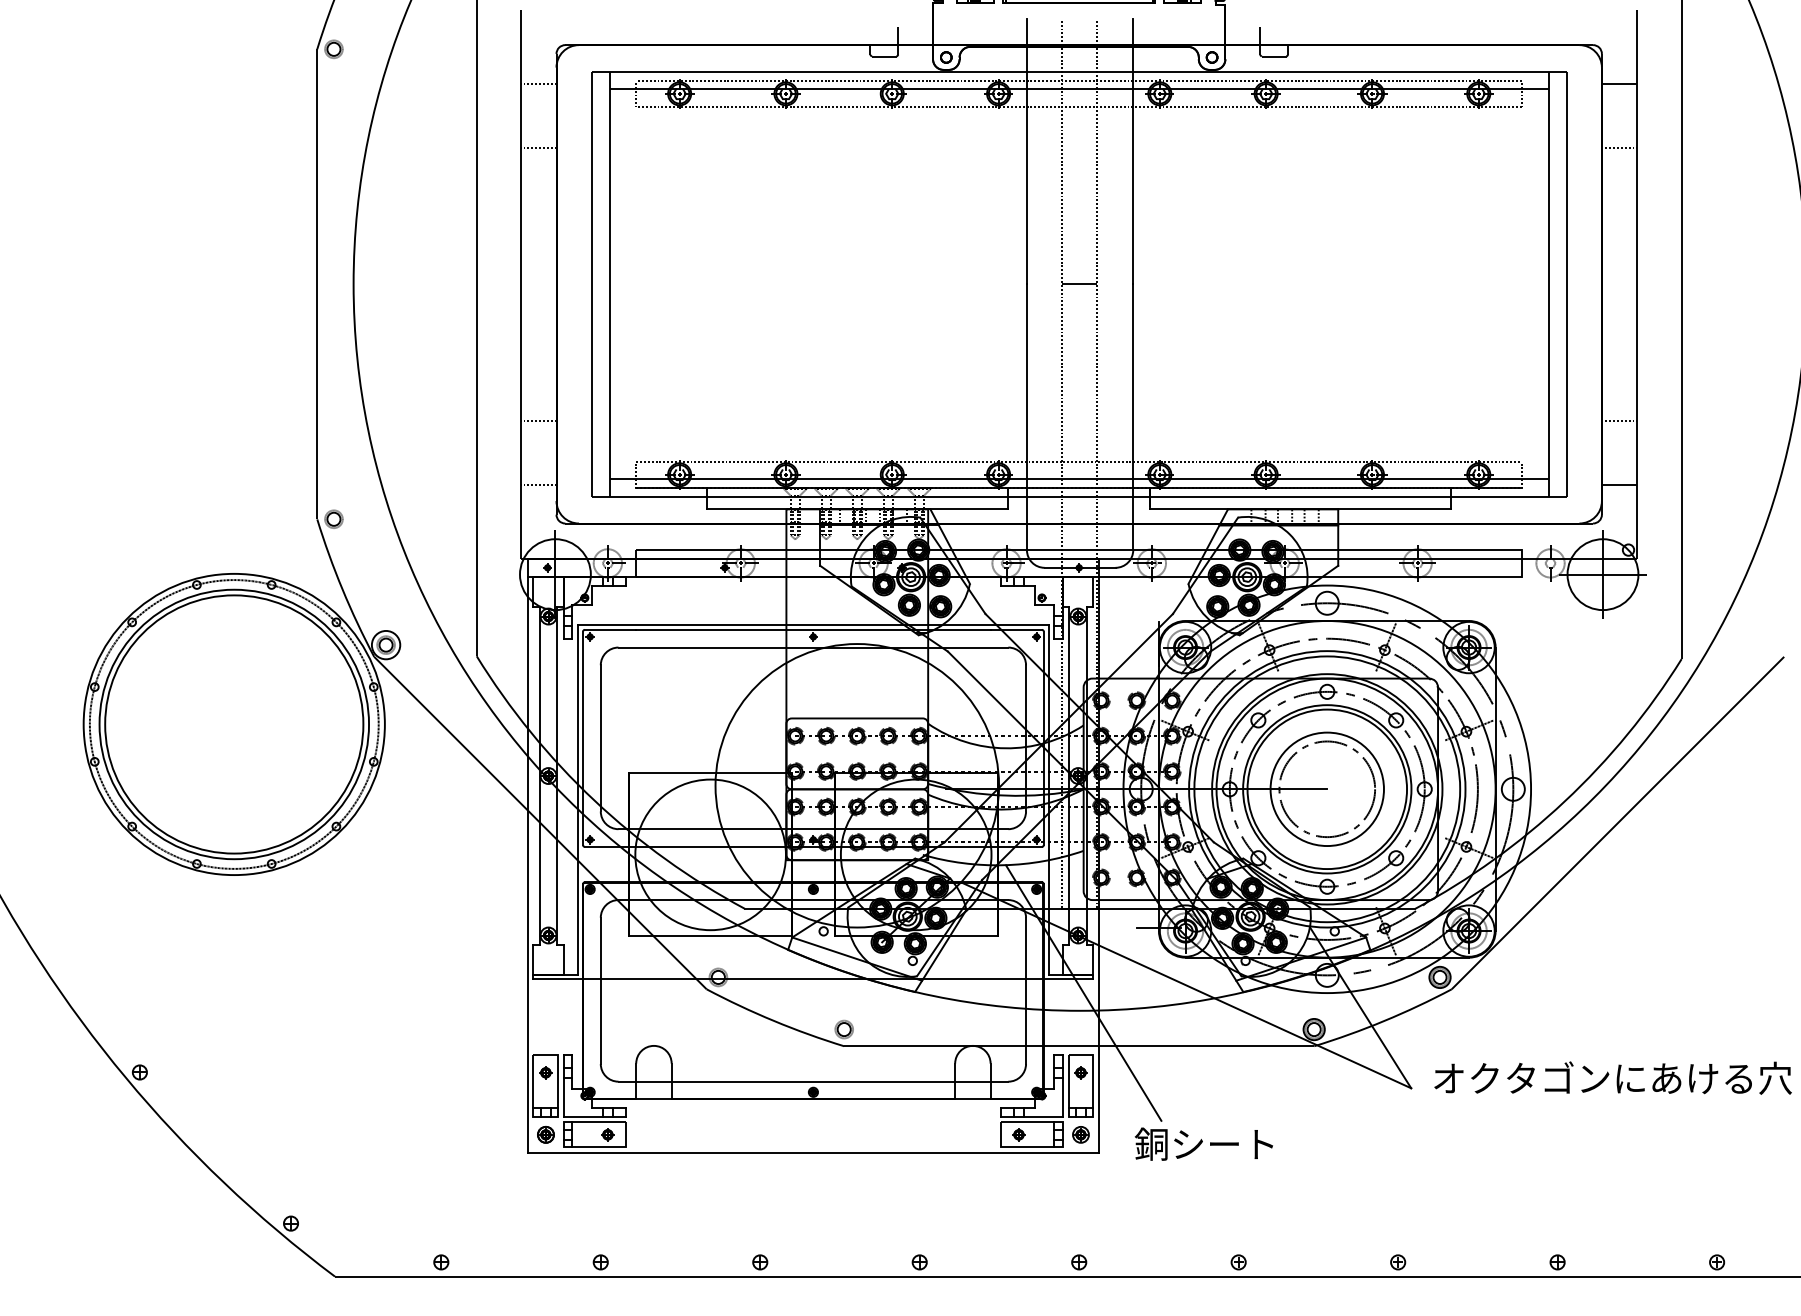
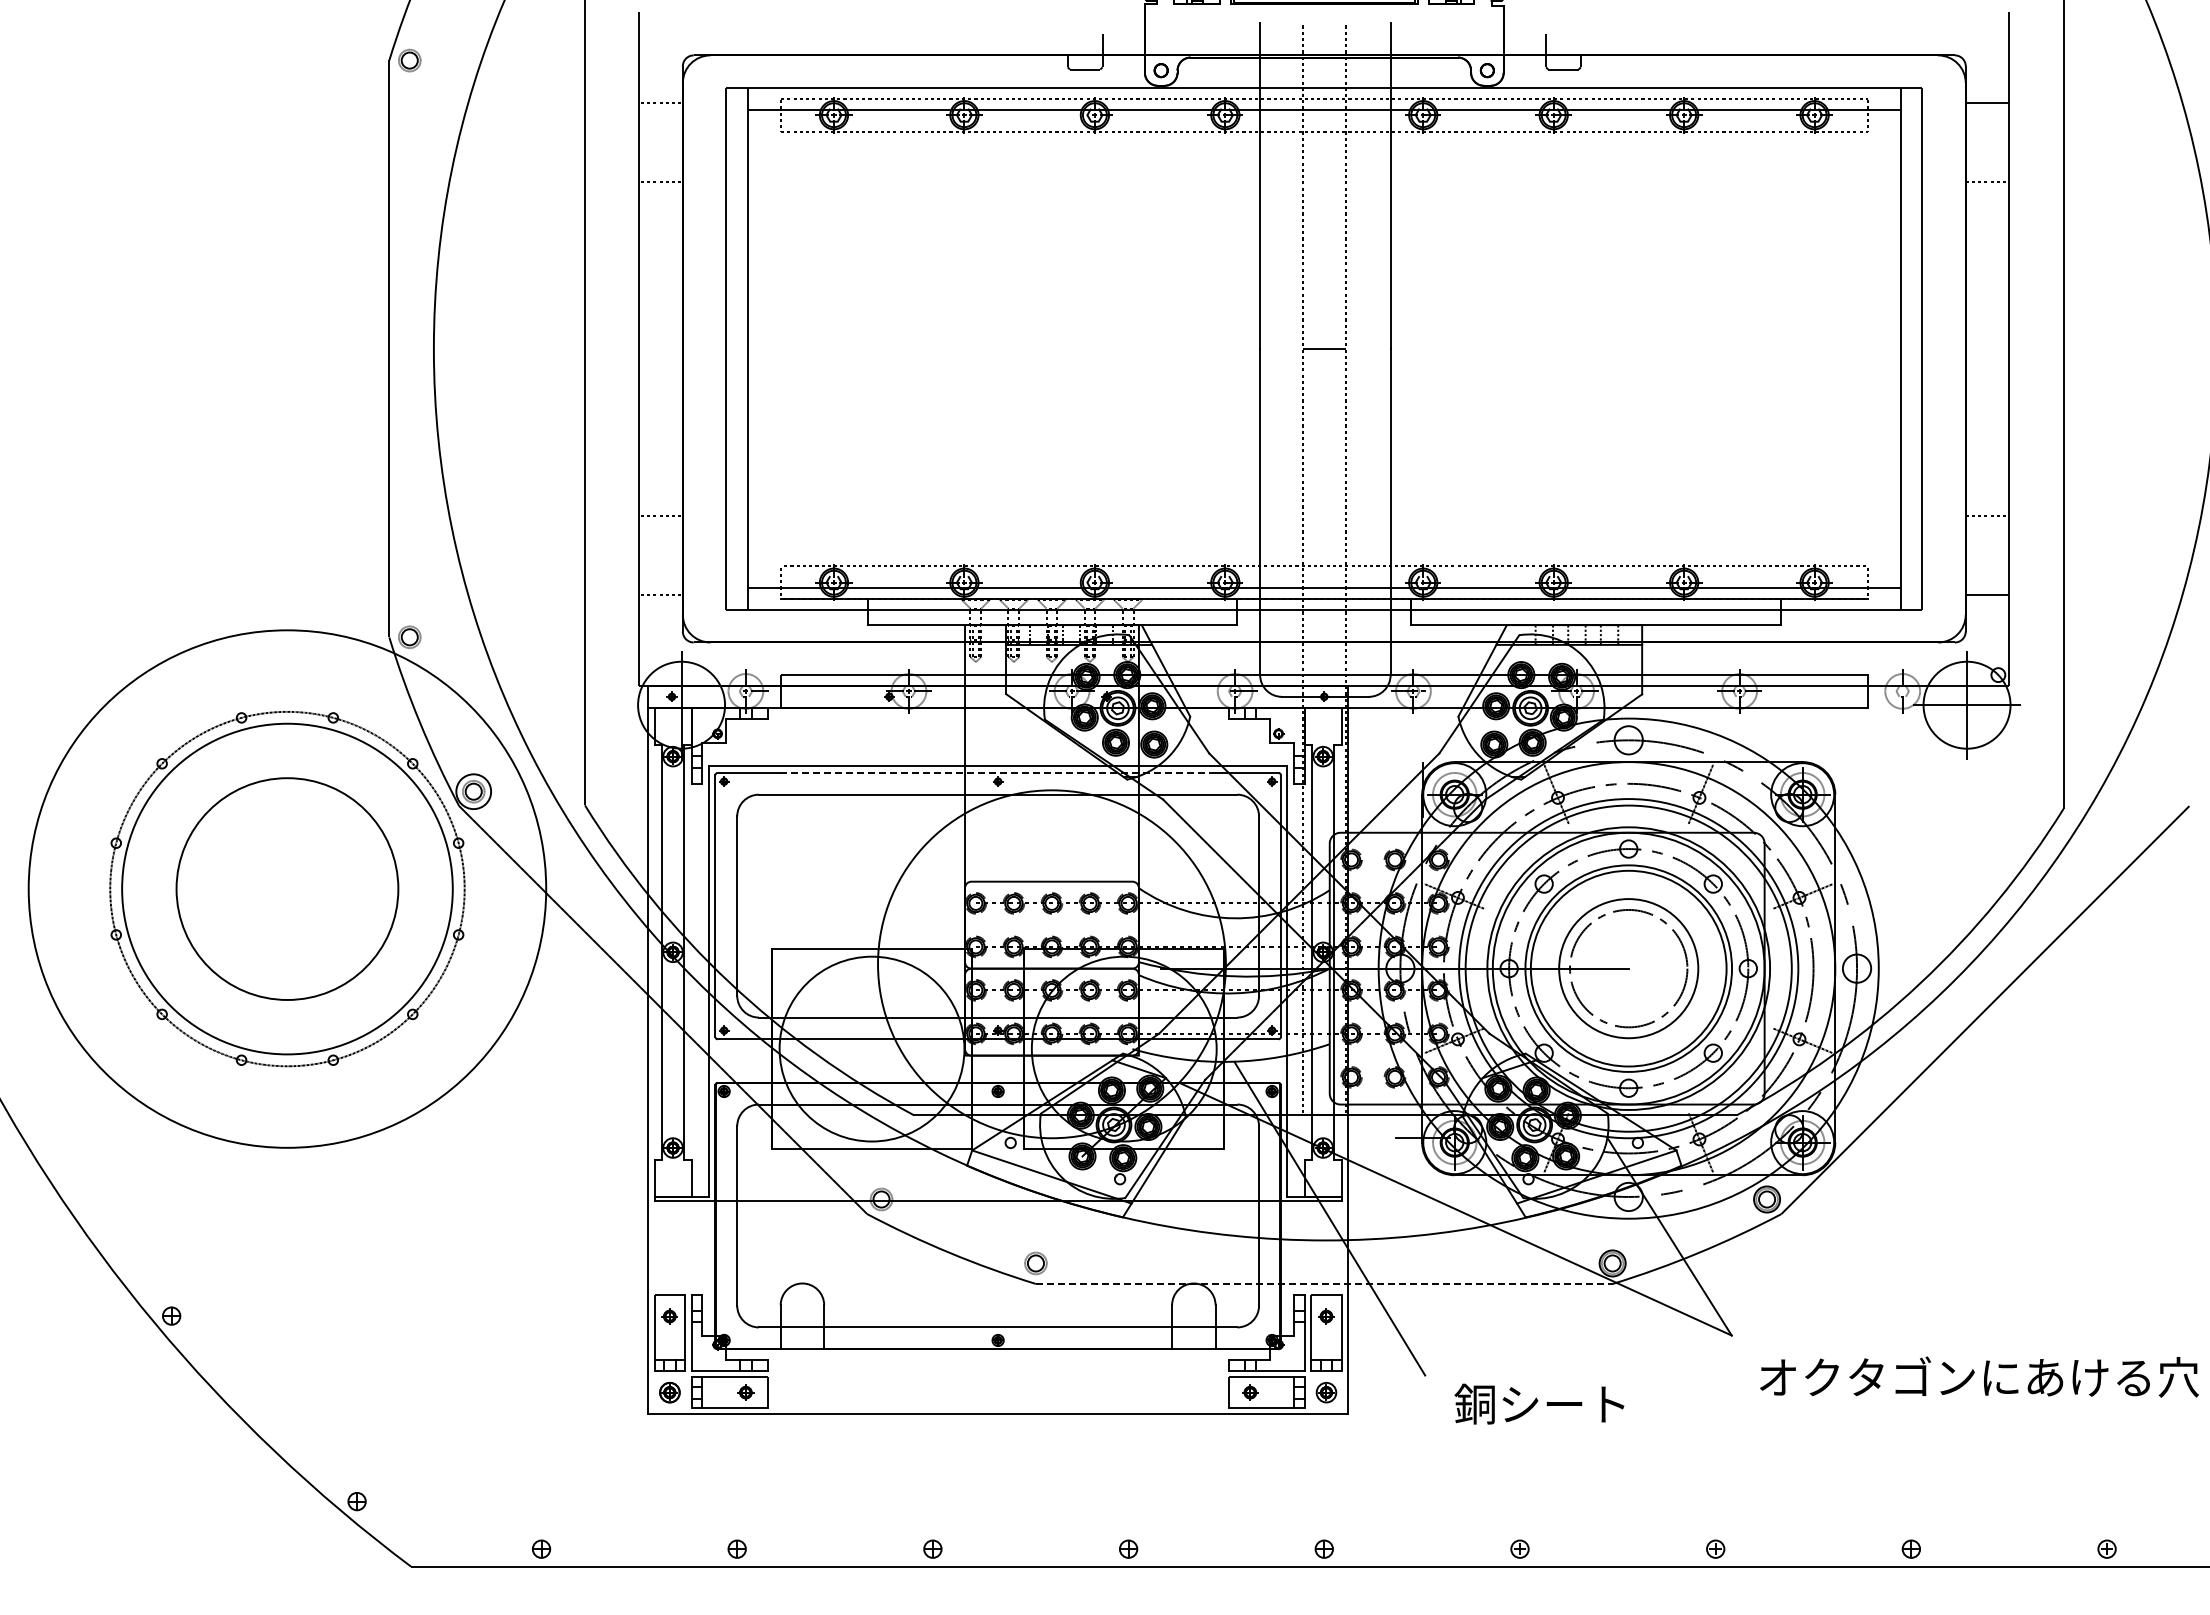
line: (812, 629) -> (997, 772), solid -> dashed
circle: (234, 724) -> (287, 888), size x0.7
circle: (234, 724) -> (287, 888), size x1.4
line: (1079, 1045) -> (1324, 1283), solid -> dashed
text: (1613, 1077) -> (1979, 1376), moved
text: (1204, 1143) -> (1539, 1403), moved

